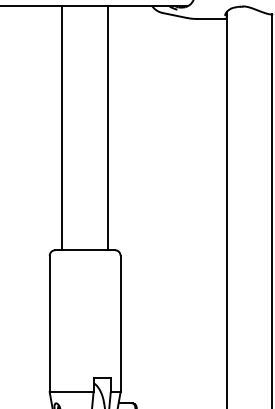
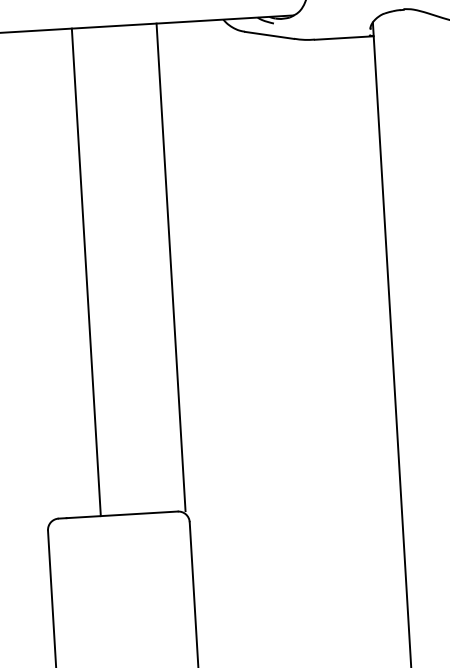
line: (62, 128) -> (86, 272), moved
line: (107, 128) -> (170, 267), moved

